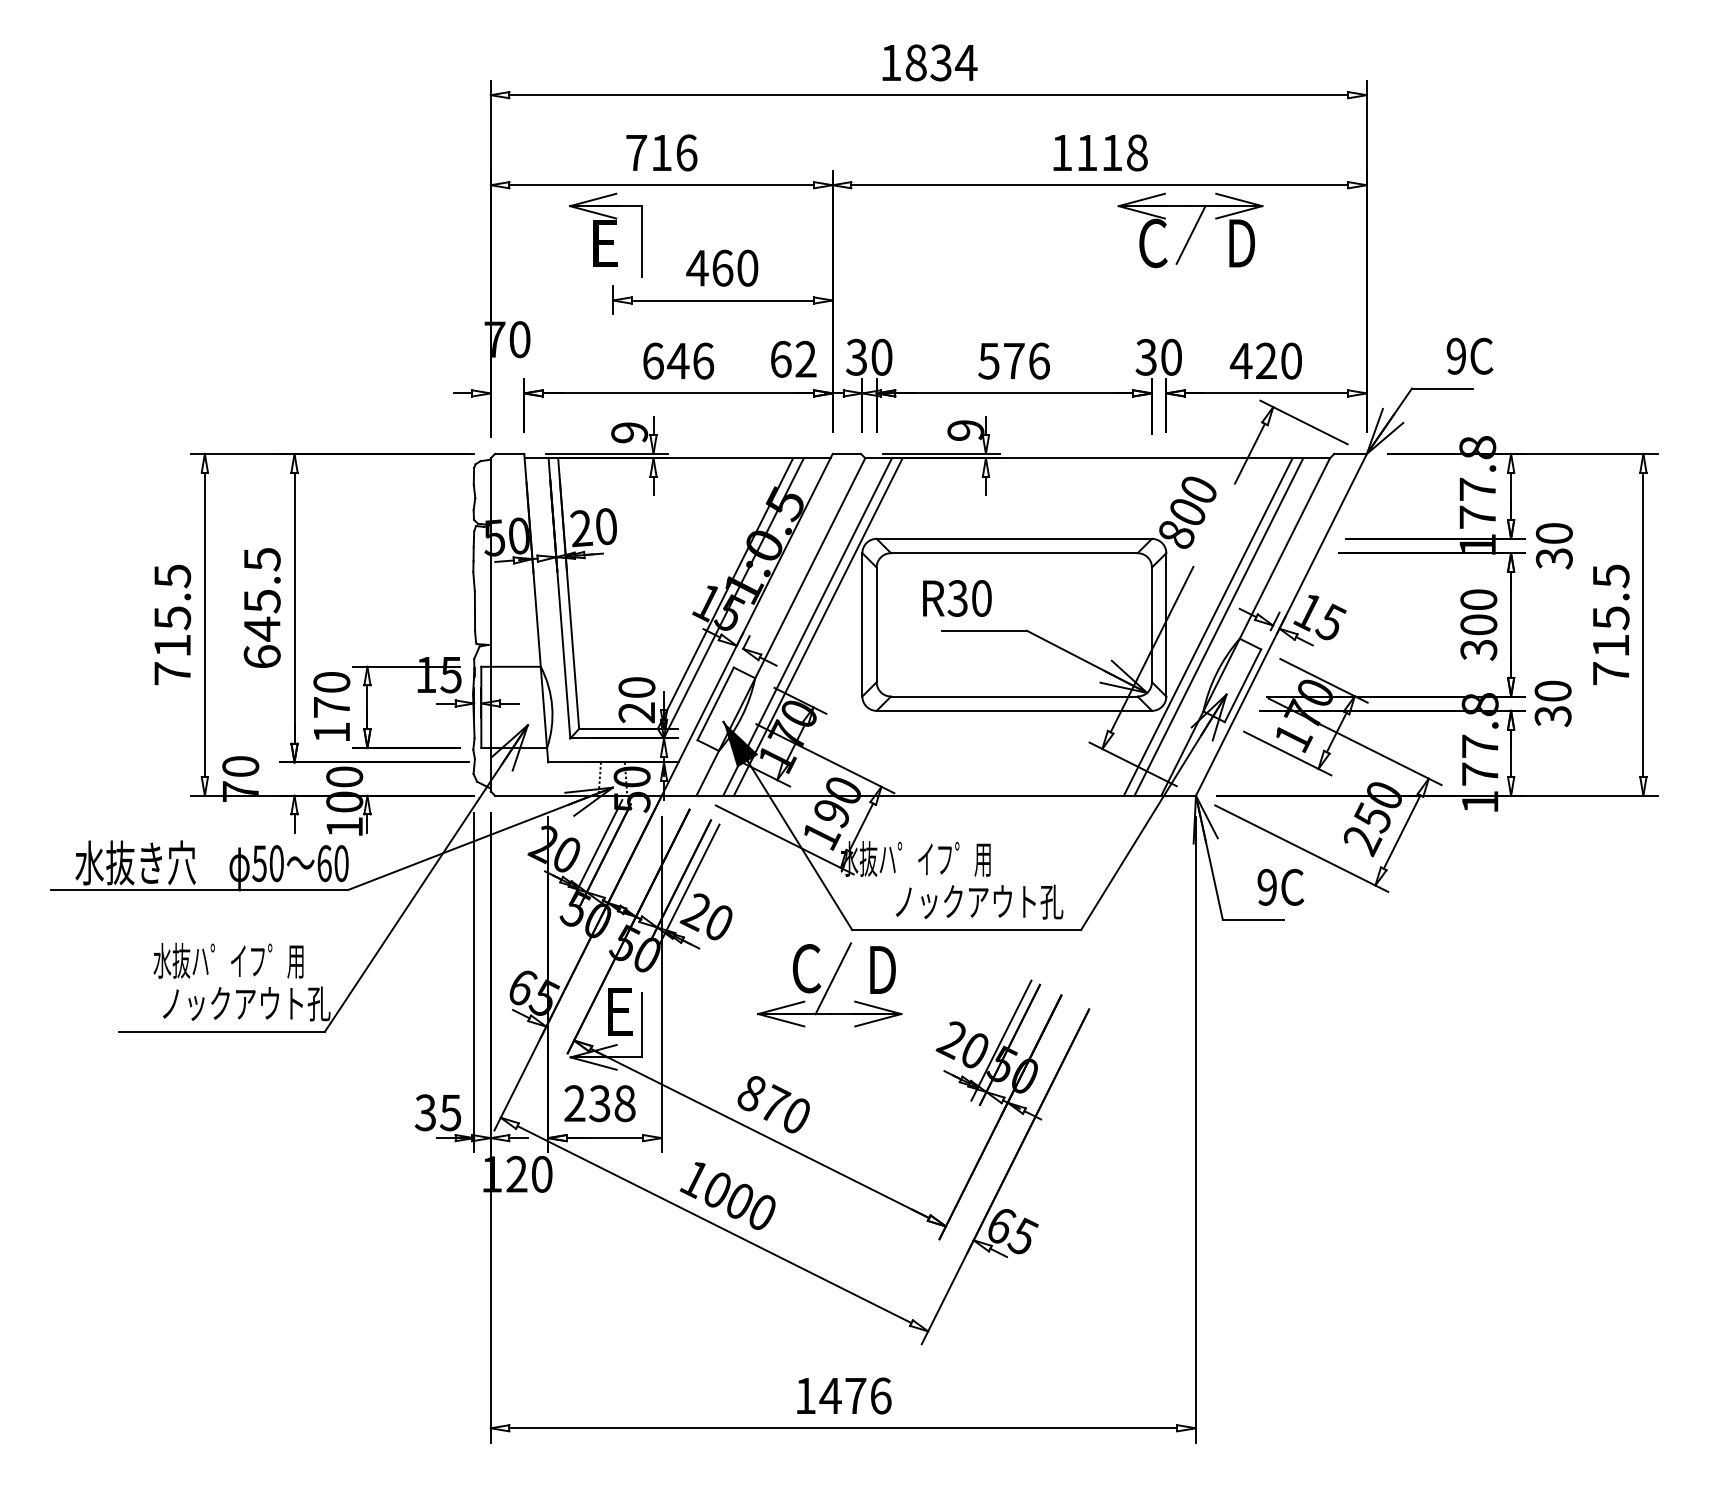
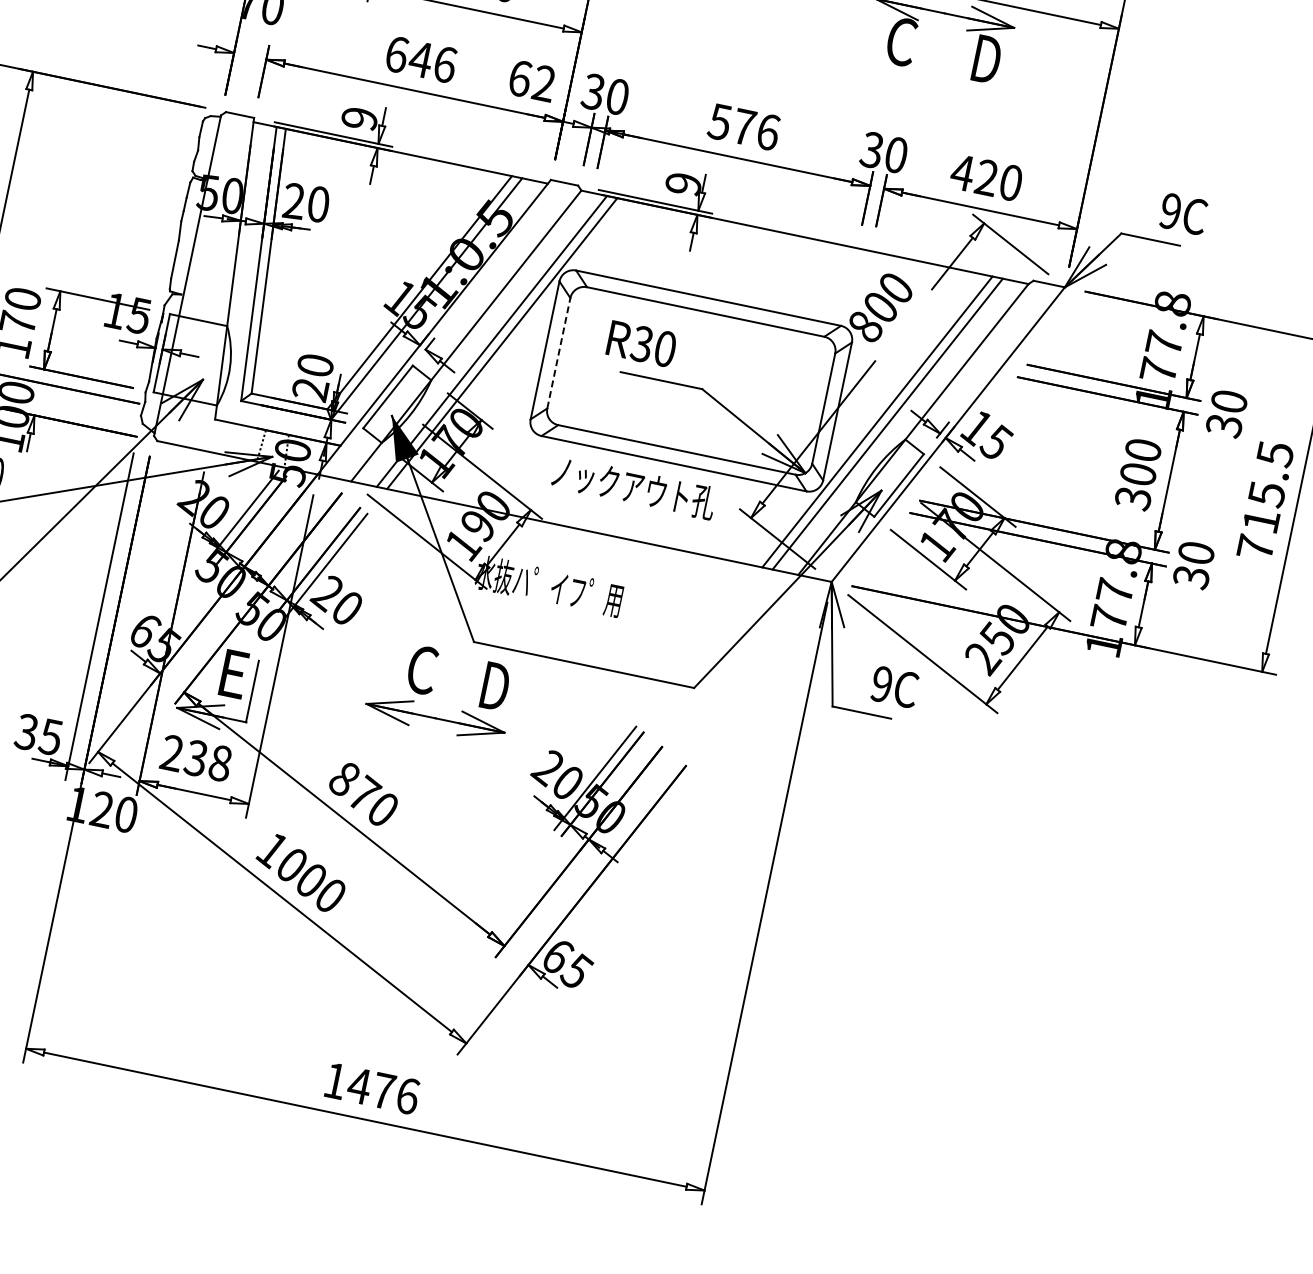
line: (1190, 234) -> (939, 40), removed
line: (876, 624) -> (558, 352), solid -> dashed
text: (979, 901) -> (634, 487), moved
line: (833, 978) -> (446, 684), removed

